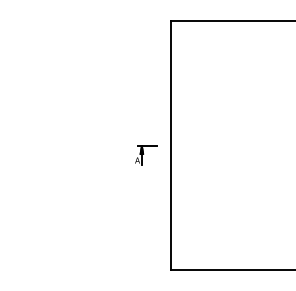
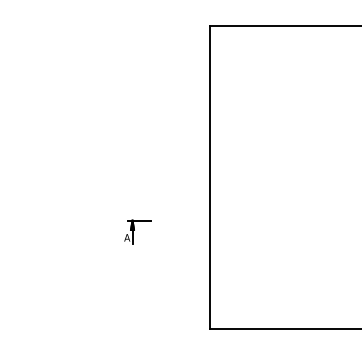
part: (145, 155) -> (137, 231), moved

